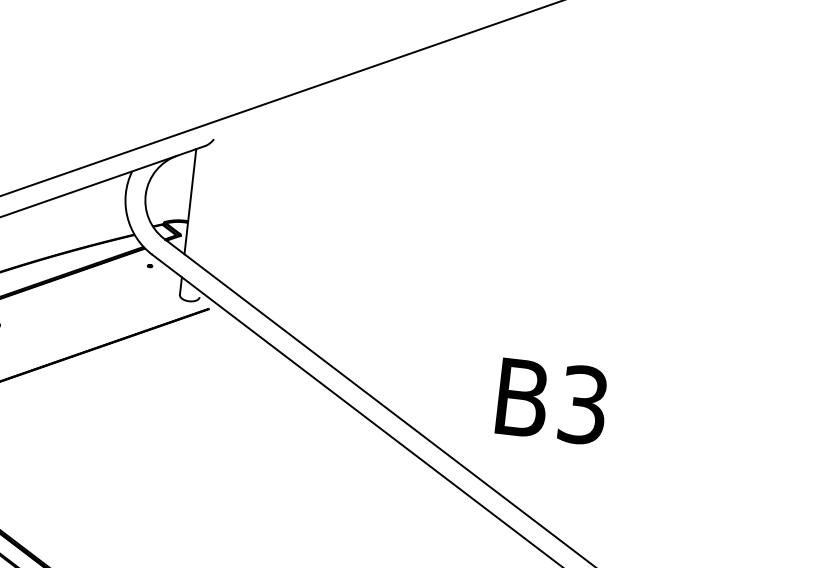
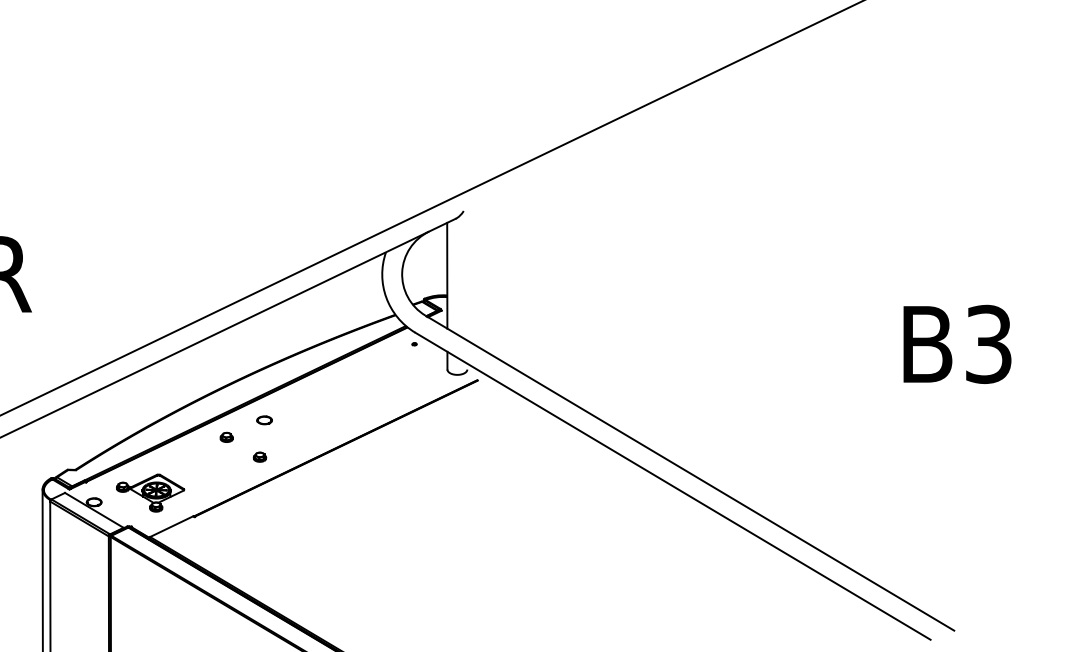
text: (552, 400) -> (957, 343), moved

